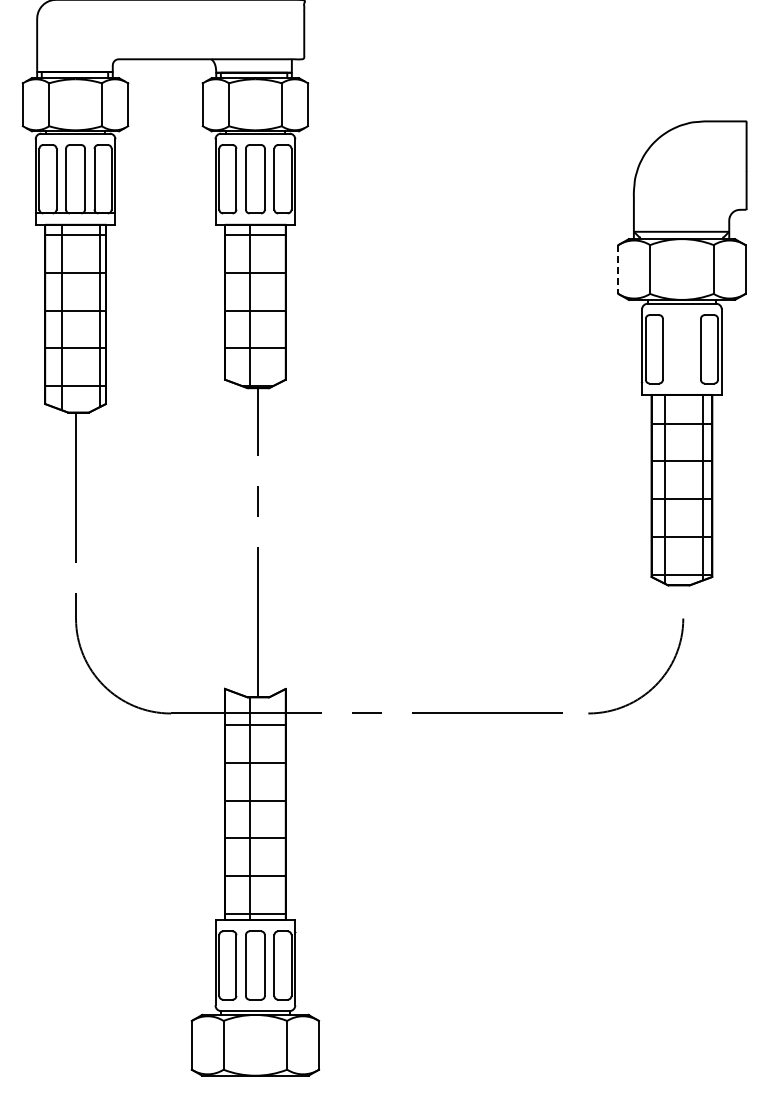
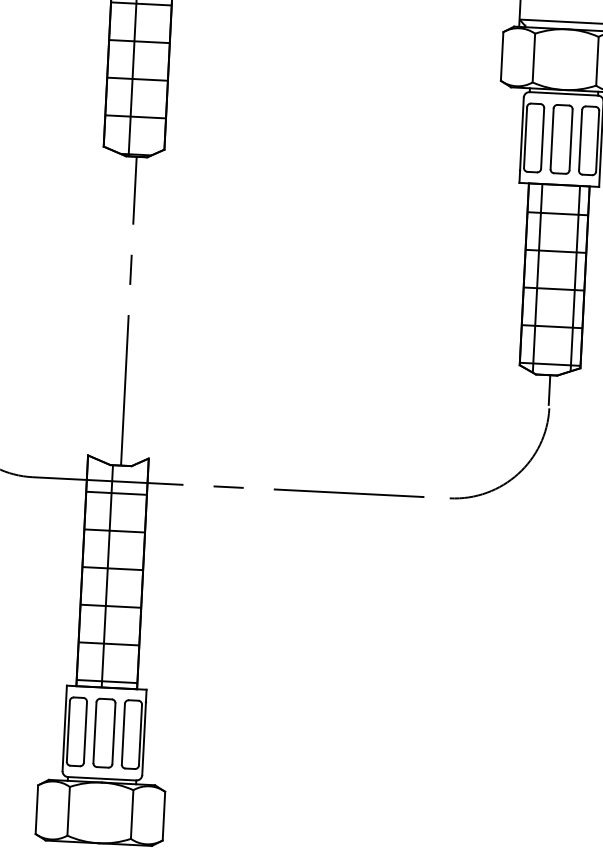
line: (618, 270) -> (502, 57), dashed -> solid
part: (681, 349) -> (561, 139), added
line: (682, 600) -> (549, 390), added

